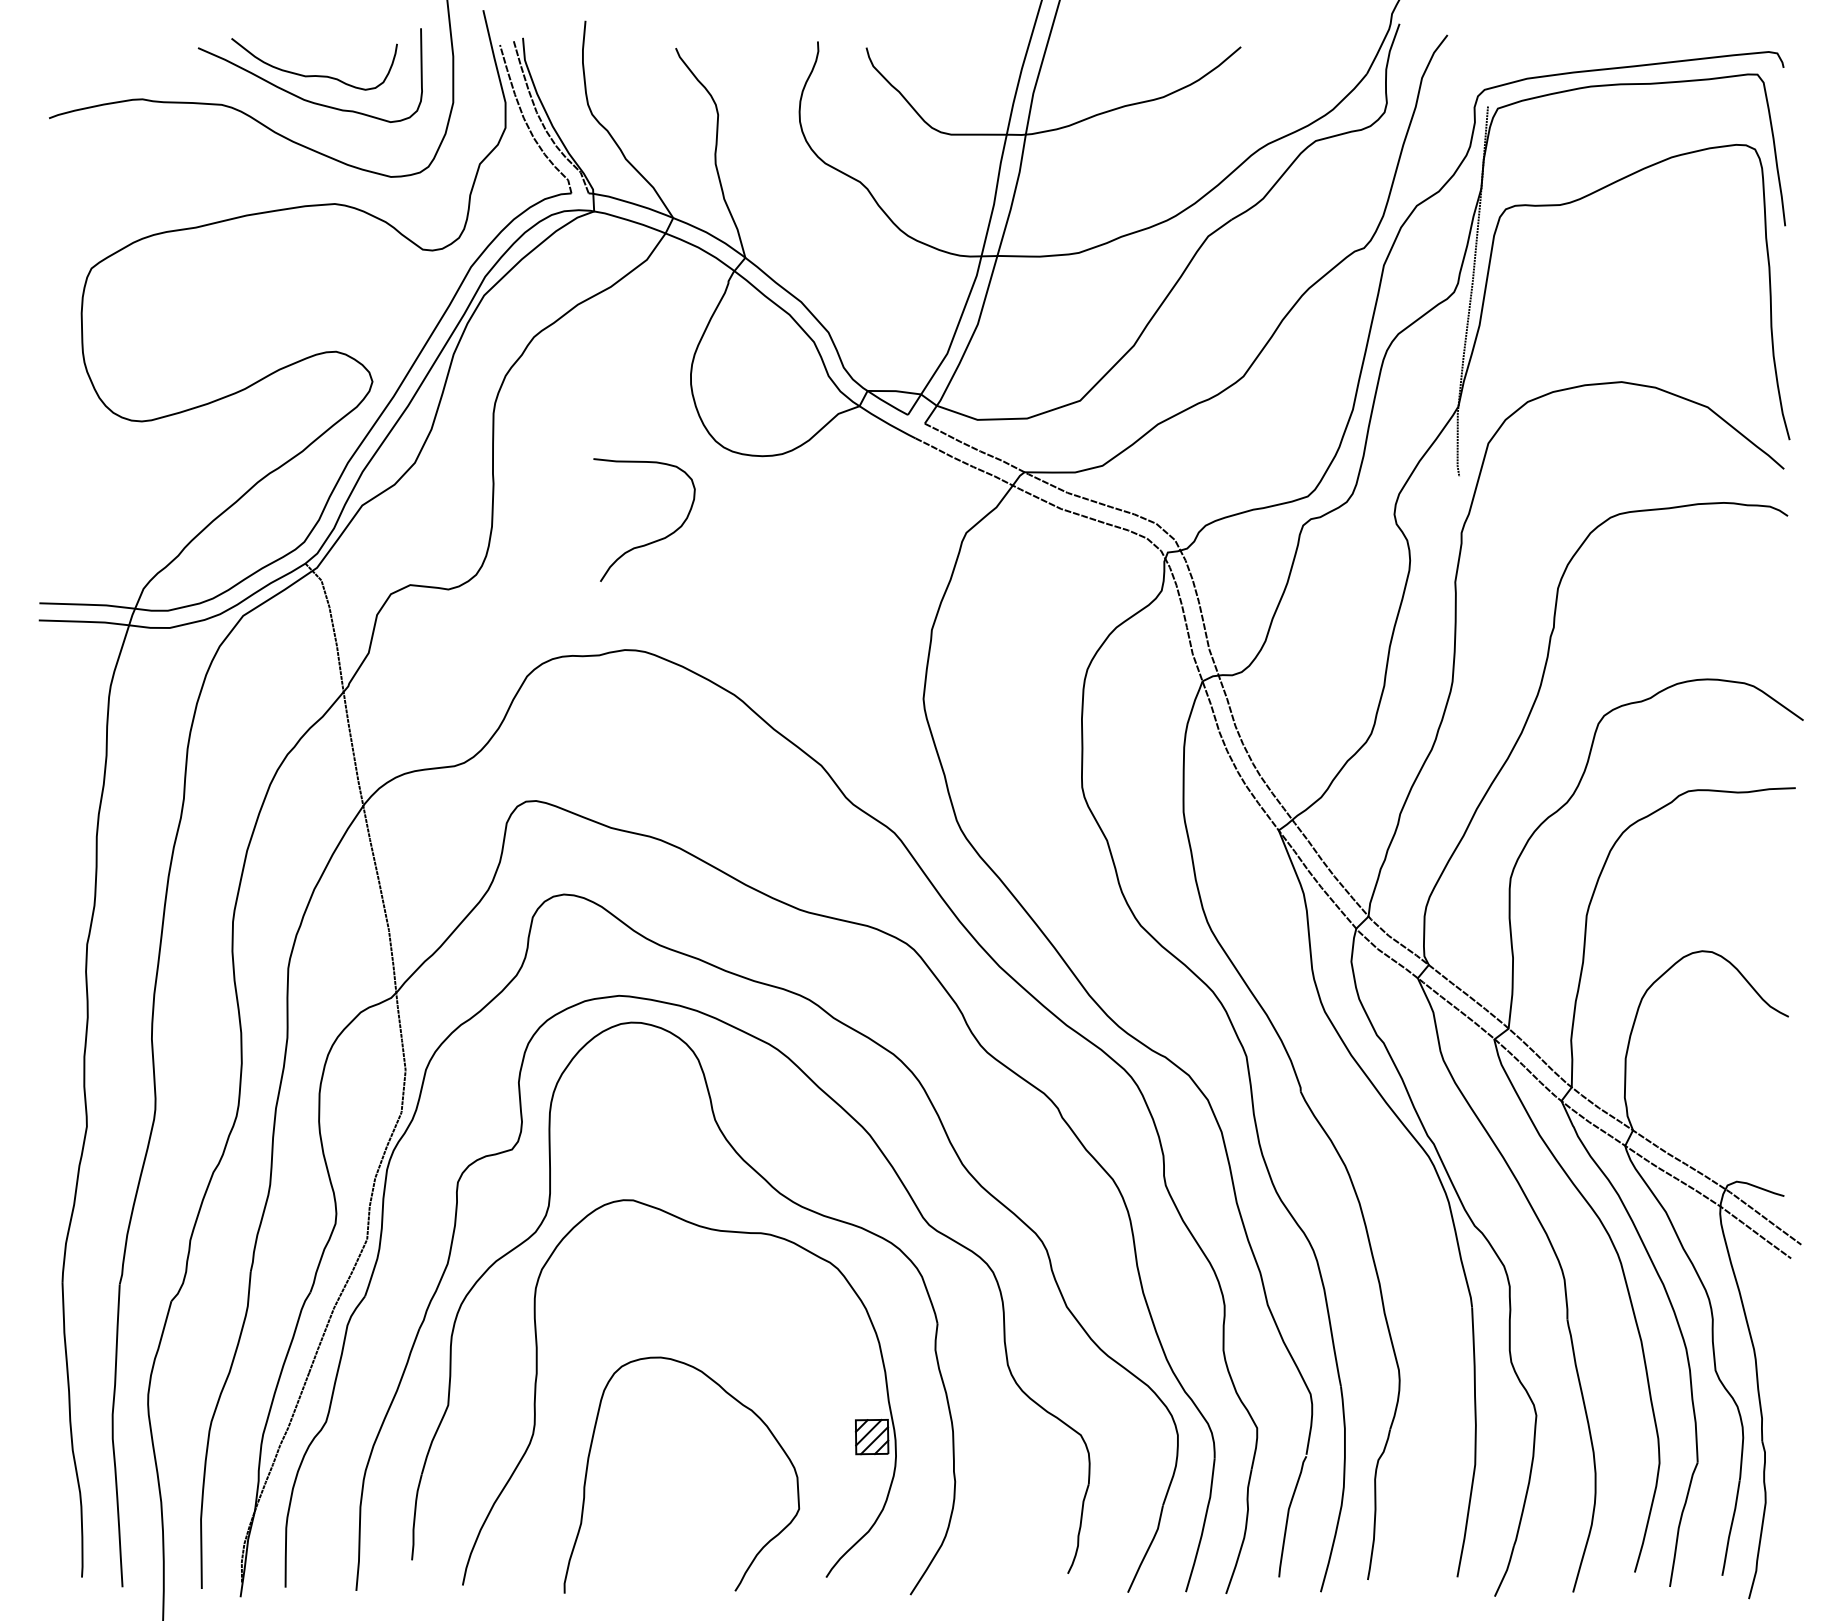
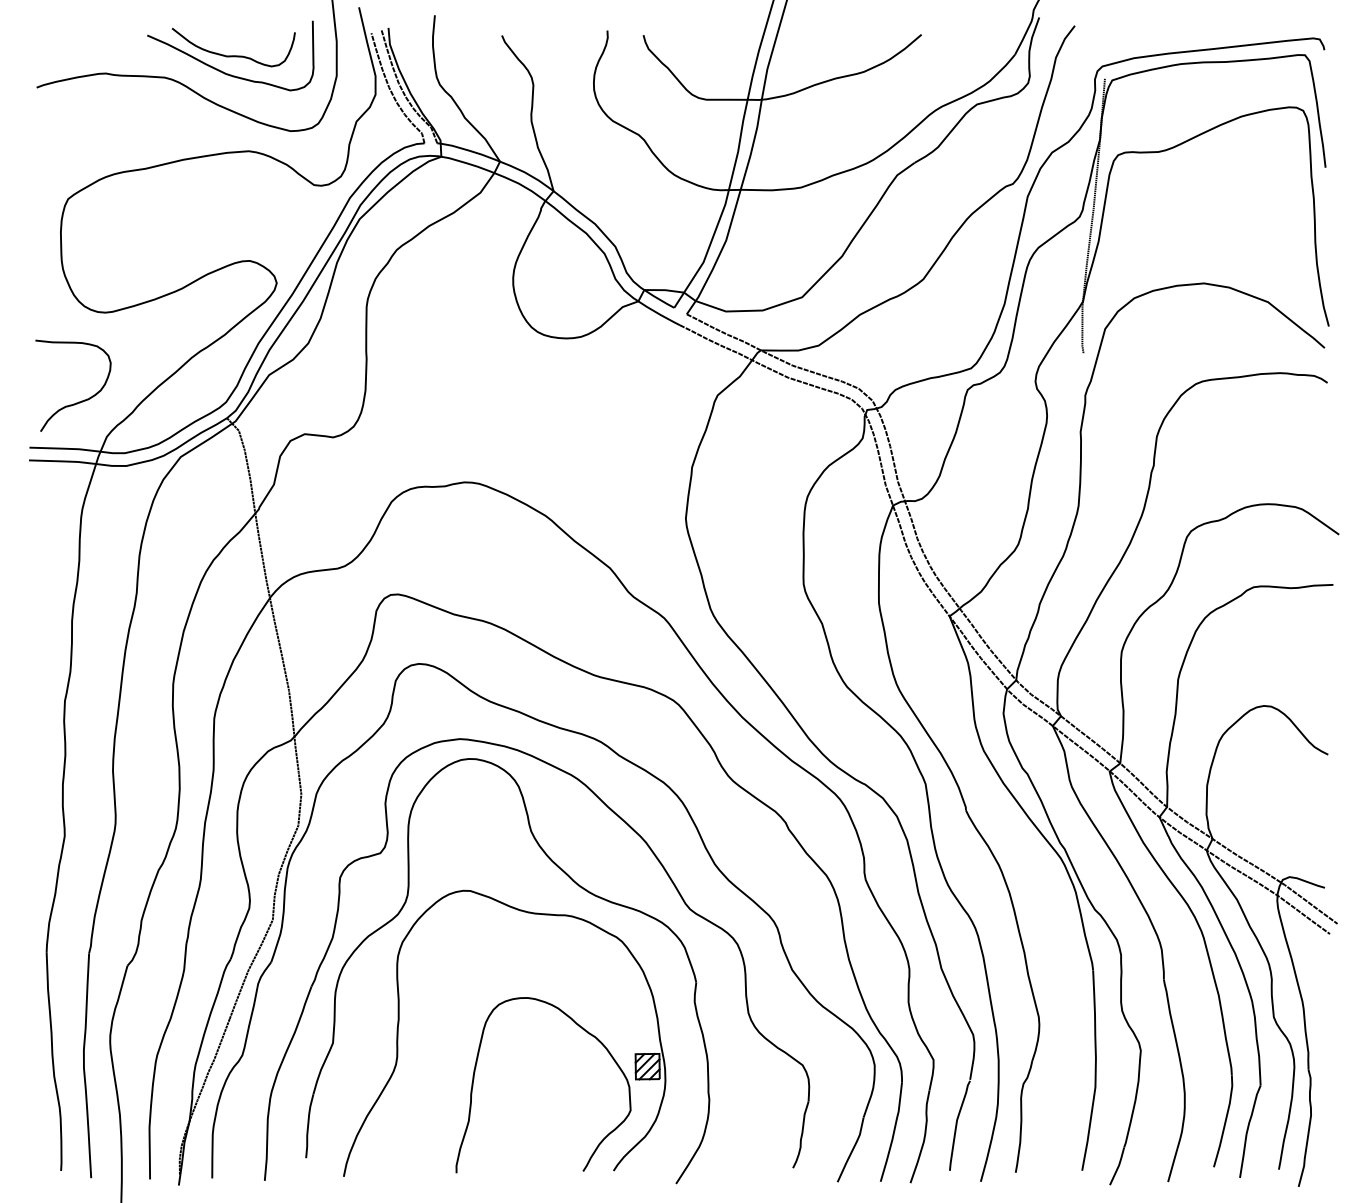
curve: (654, 540) -> (80, 401), moved
curve: (736, 1401) -> (584, 1030), moved

